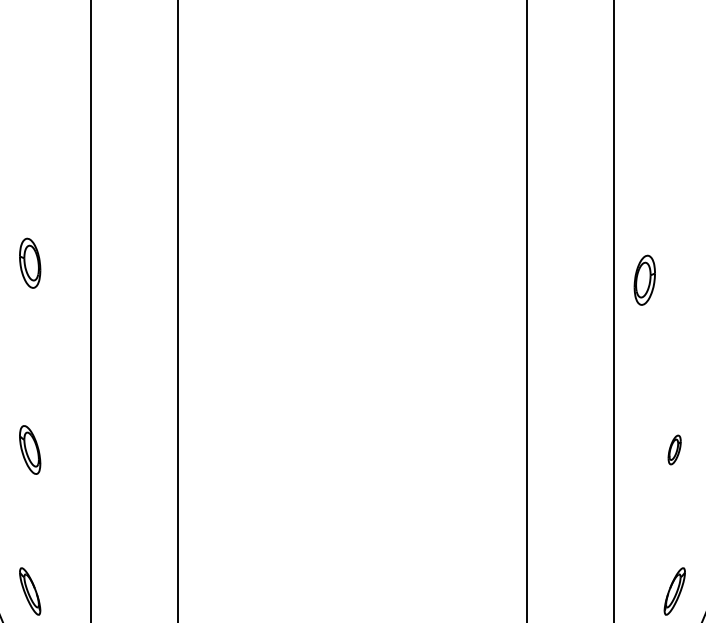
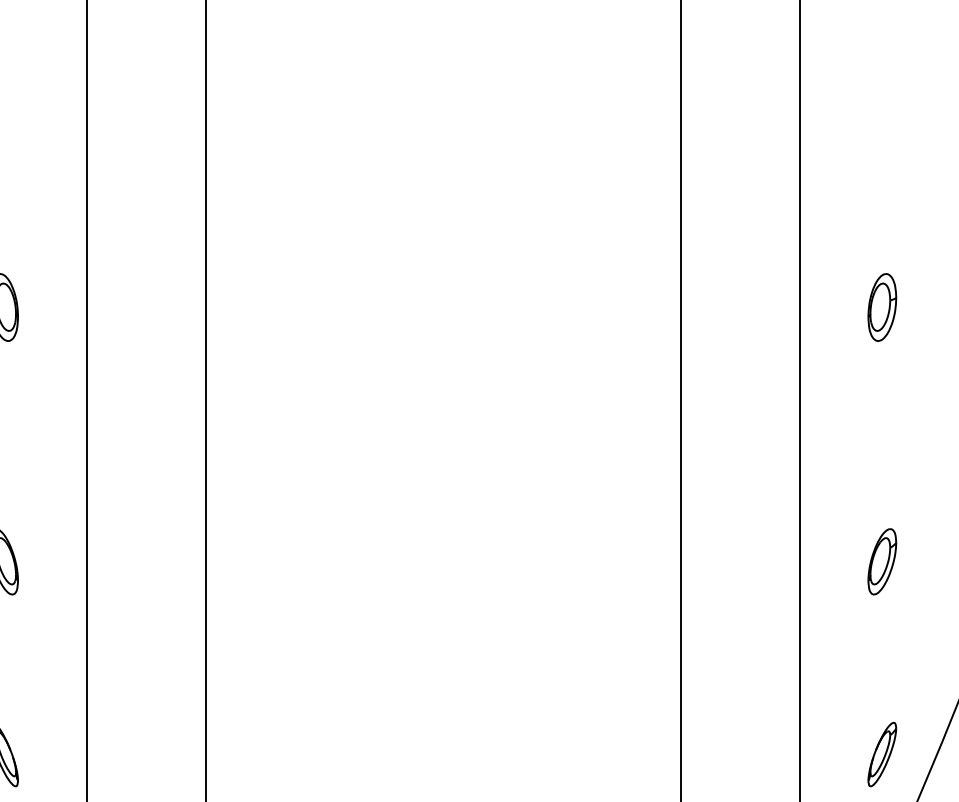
part: (644, 279) -> (881, 306), moved
part: (674, 449) -> (881, 561), size x1.67

